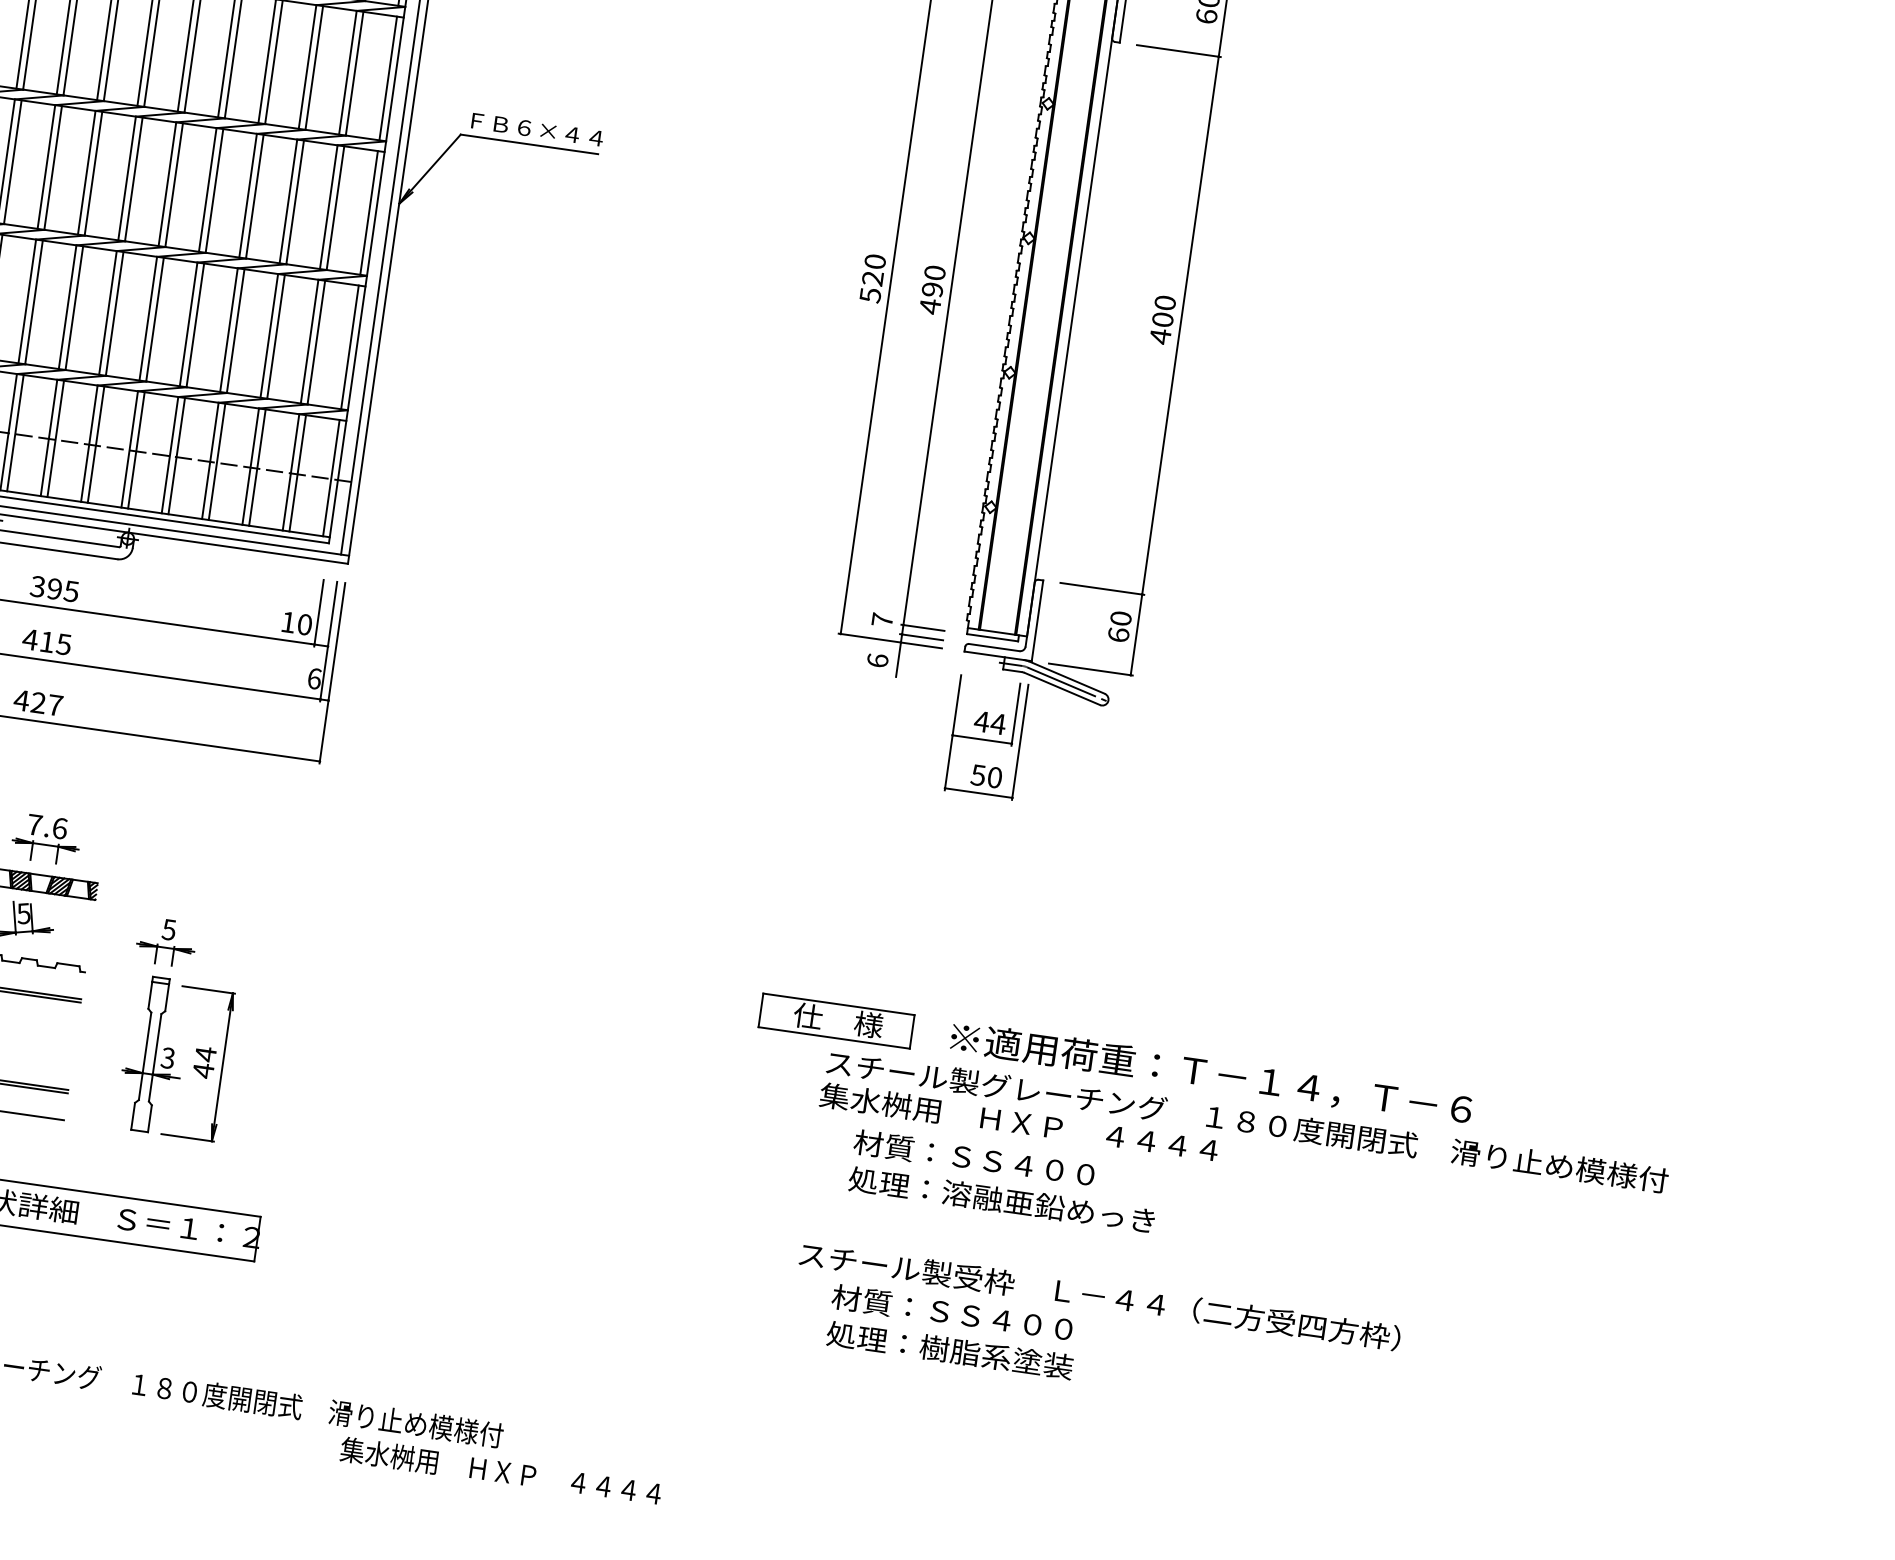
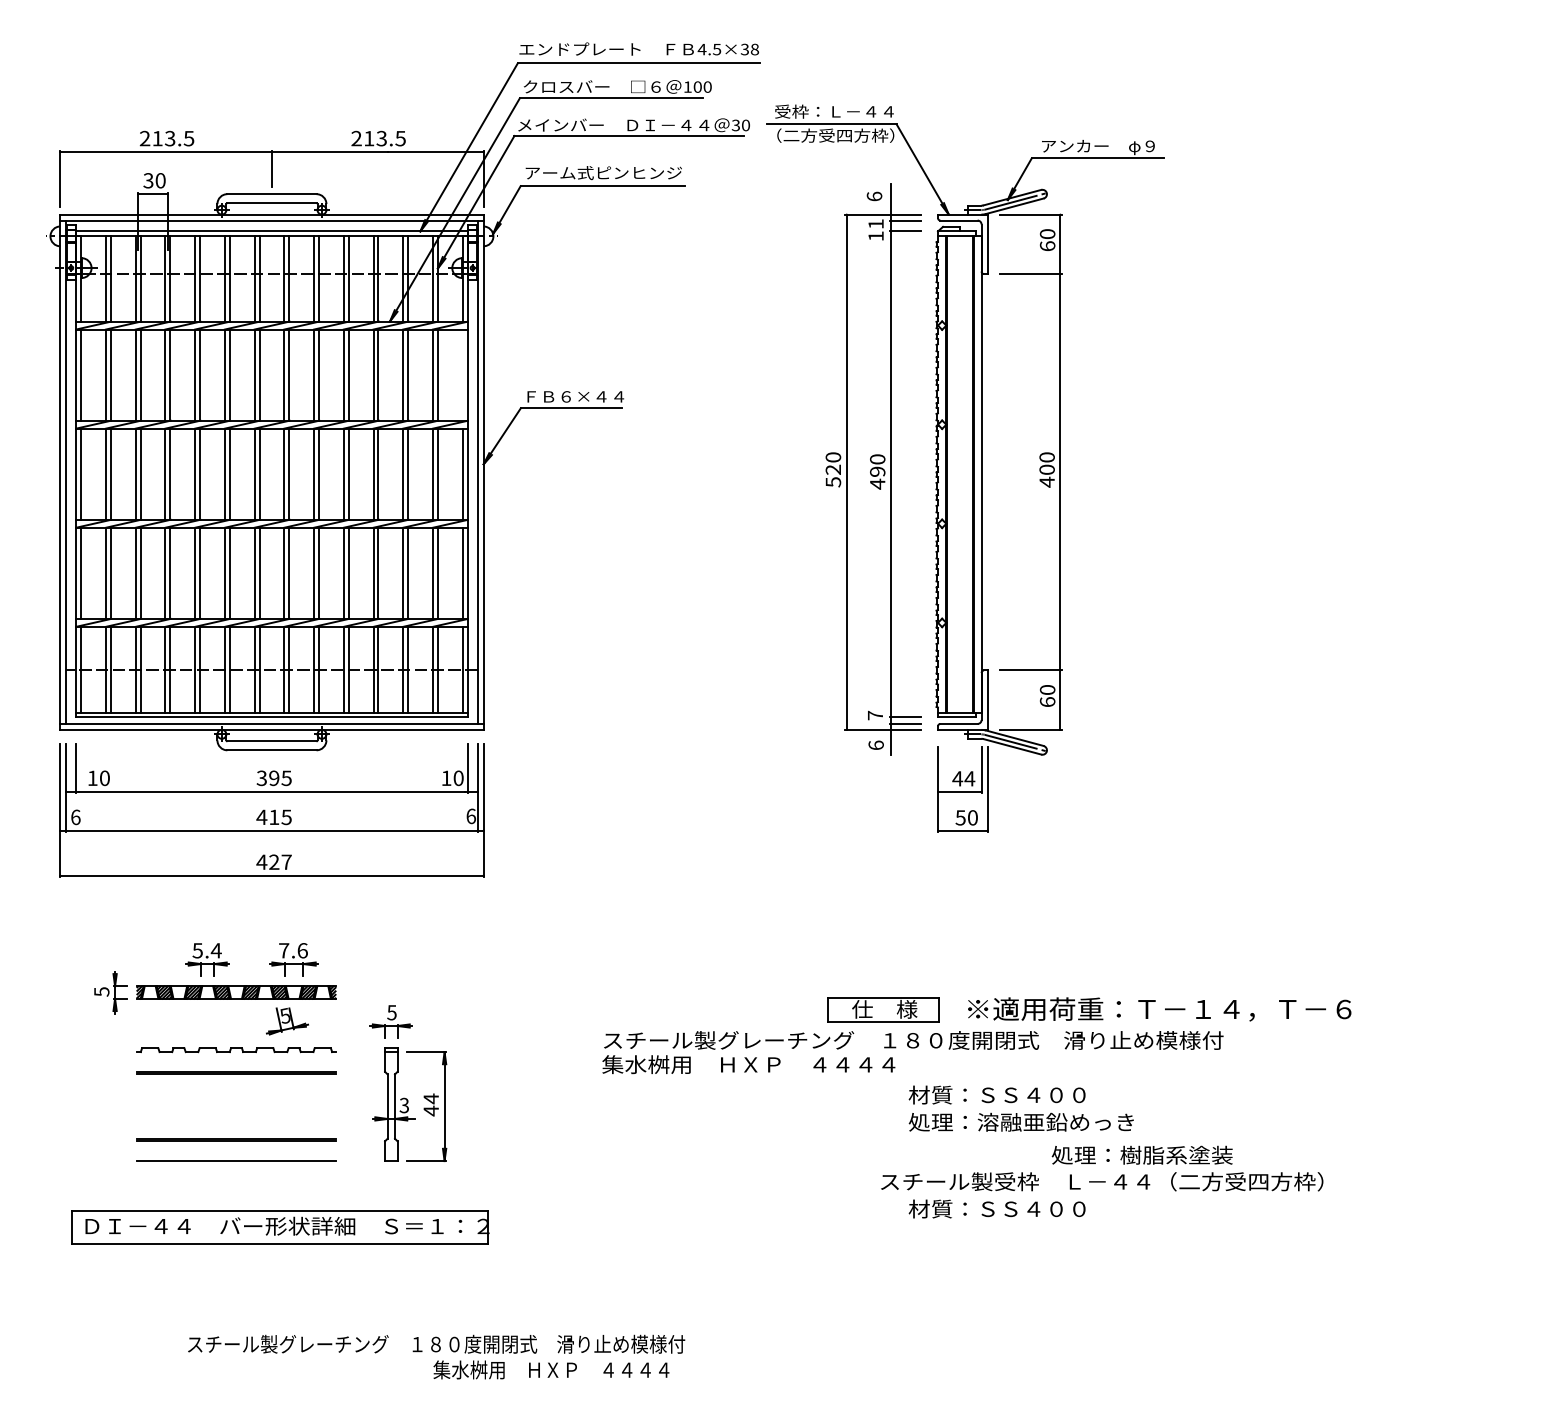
line: (388, 77) -> (462, 374), removed
text: (1243, 1137) -> (912, 1052), moved
text: (949, 1349) -> (1141, 1154), moved
text: (501, 1470) -> (551, 1369), moved

